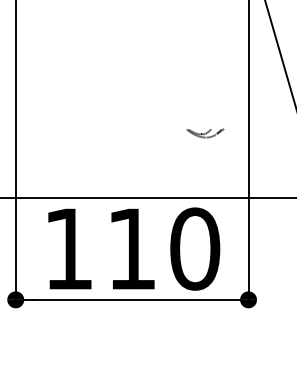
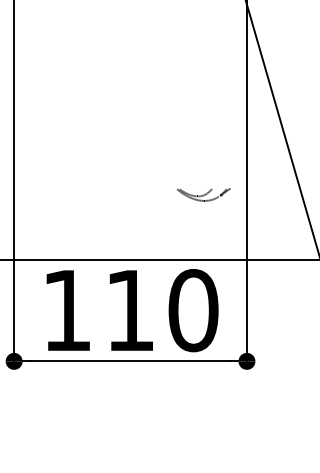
part: (205, 132) -> (203, 194), size x1.43

